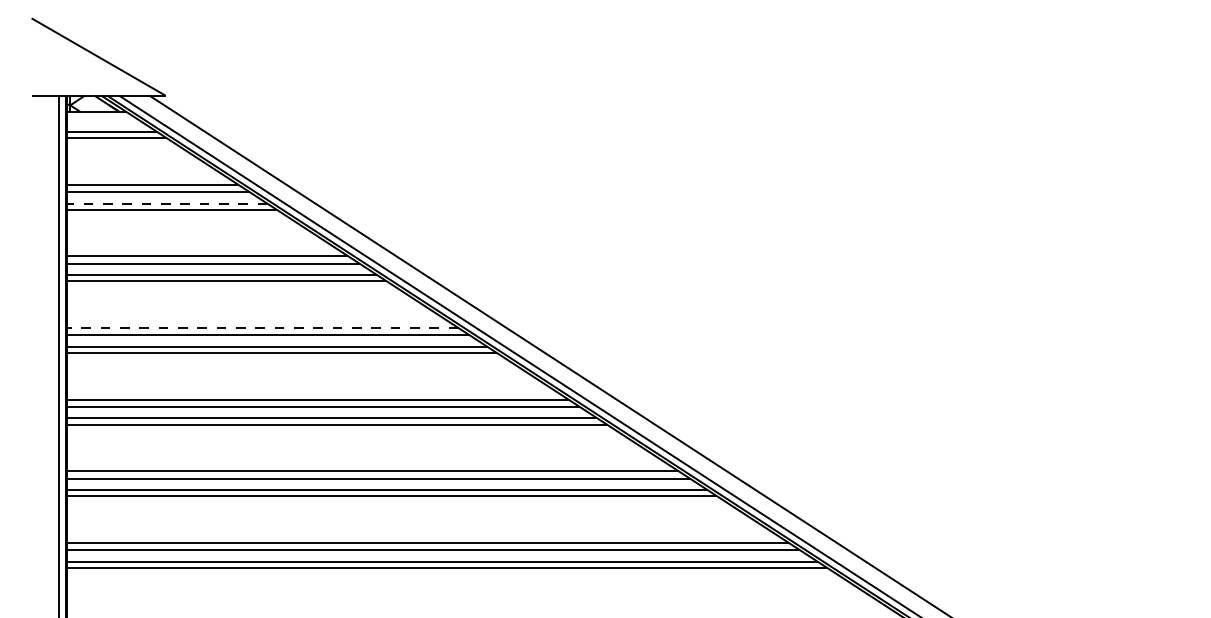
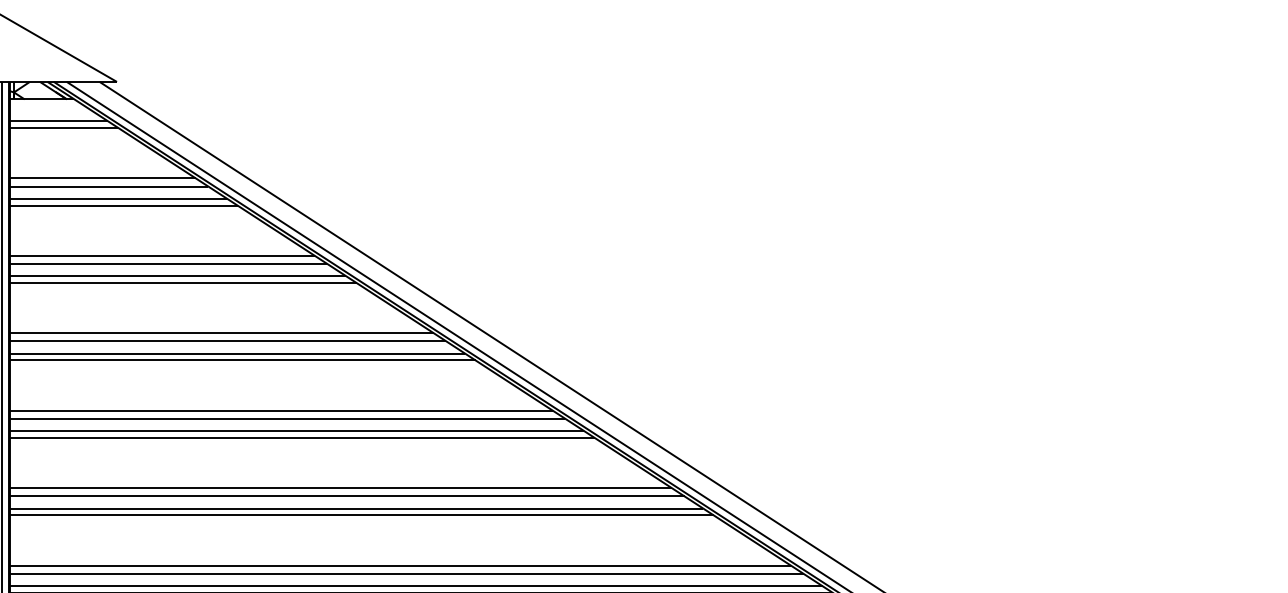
line: (166, 203) -> (118, 198), dashed -> solid
line: (262, 327) -> (221, 332), dashed -> solid

